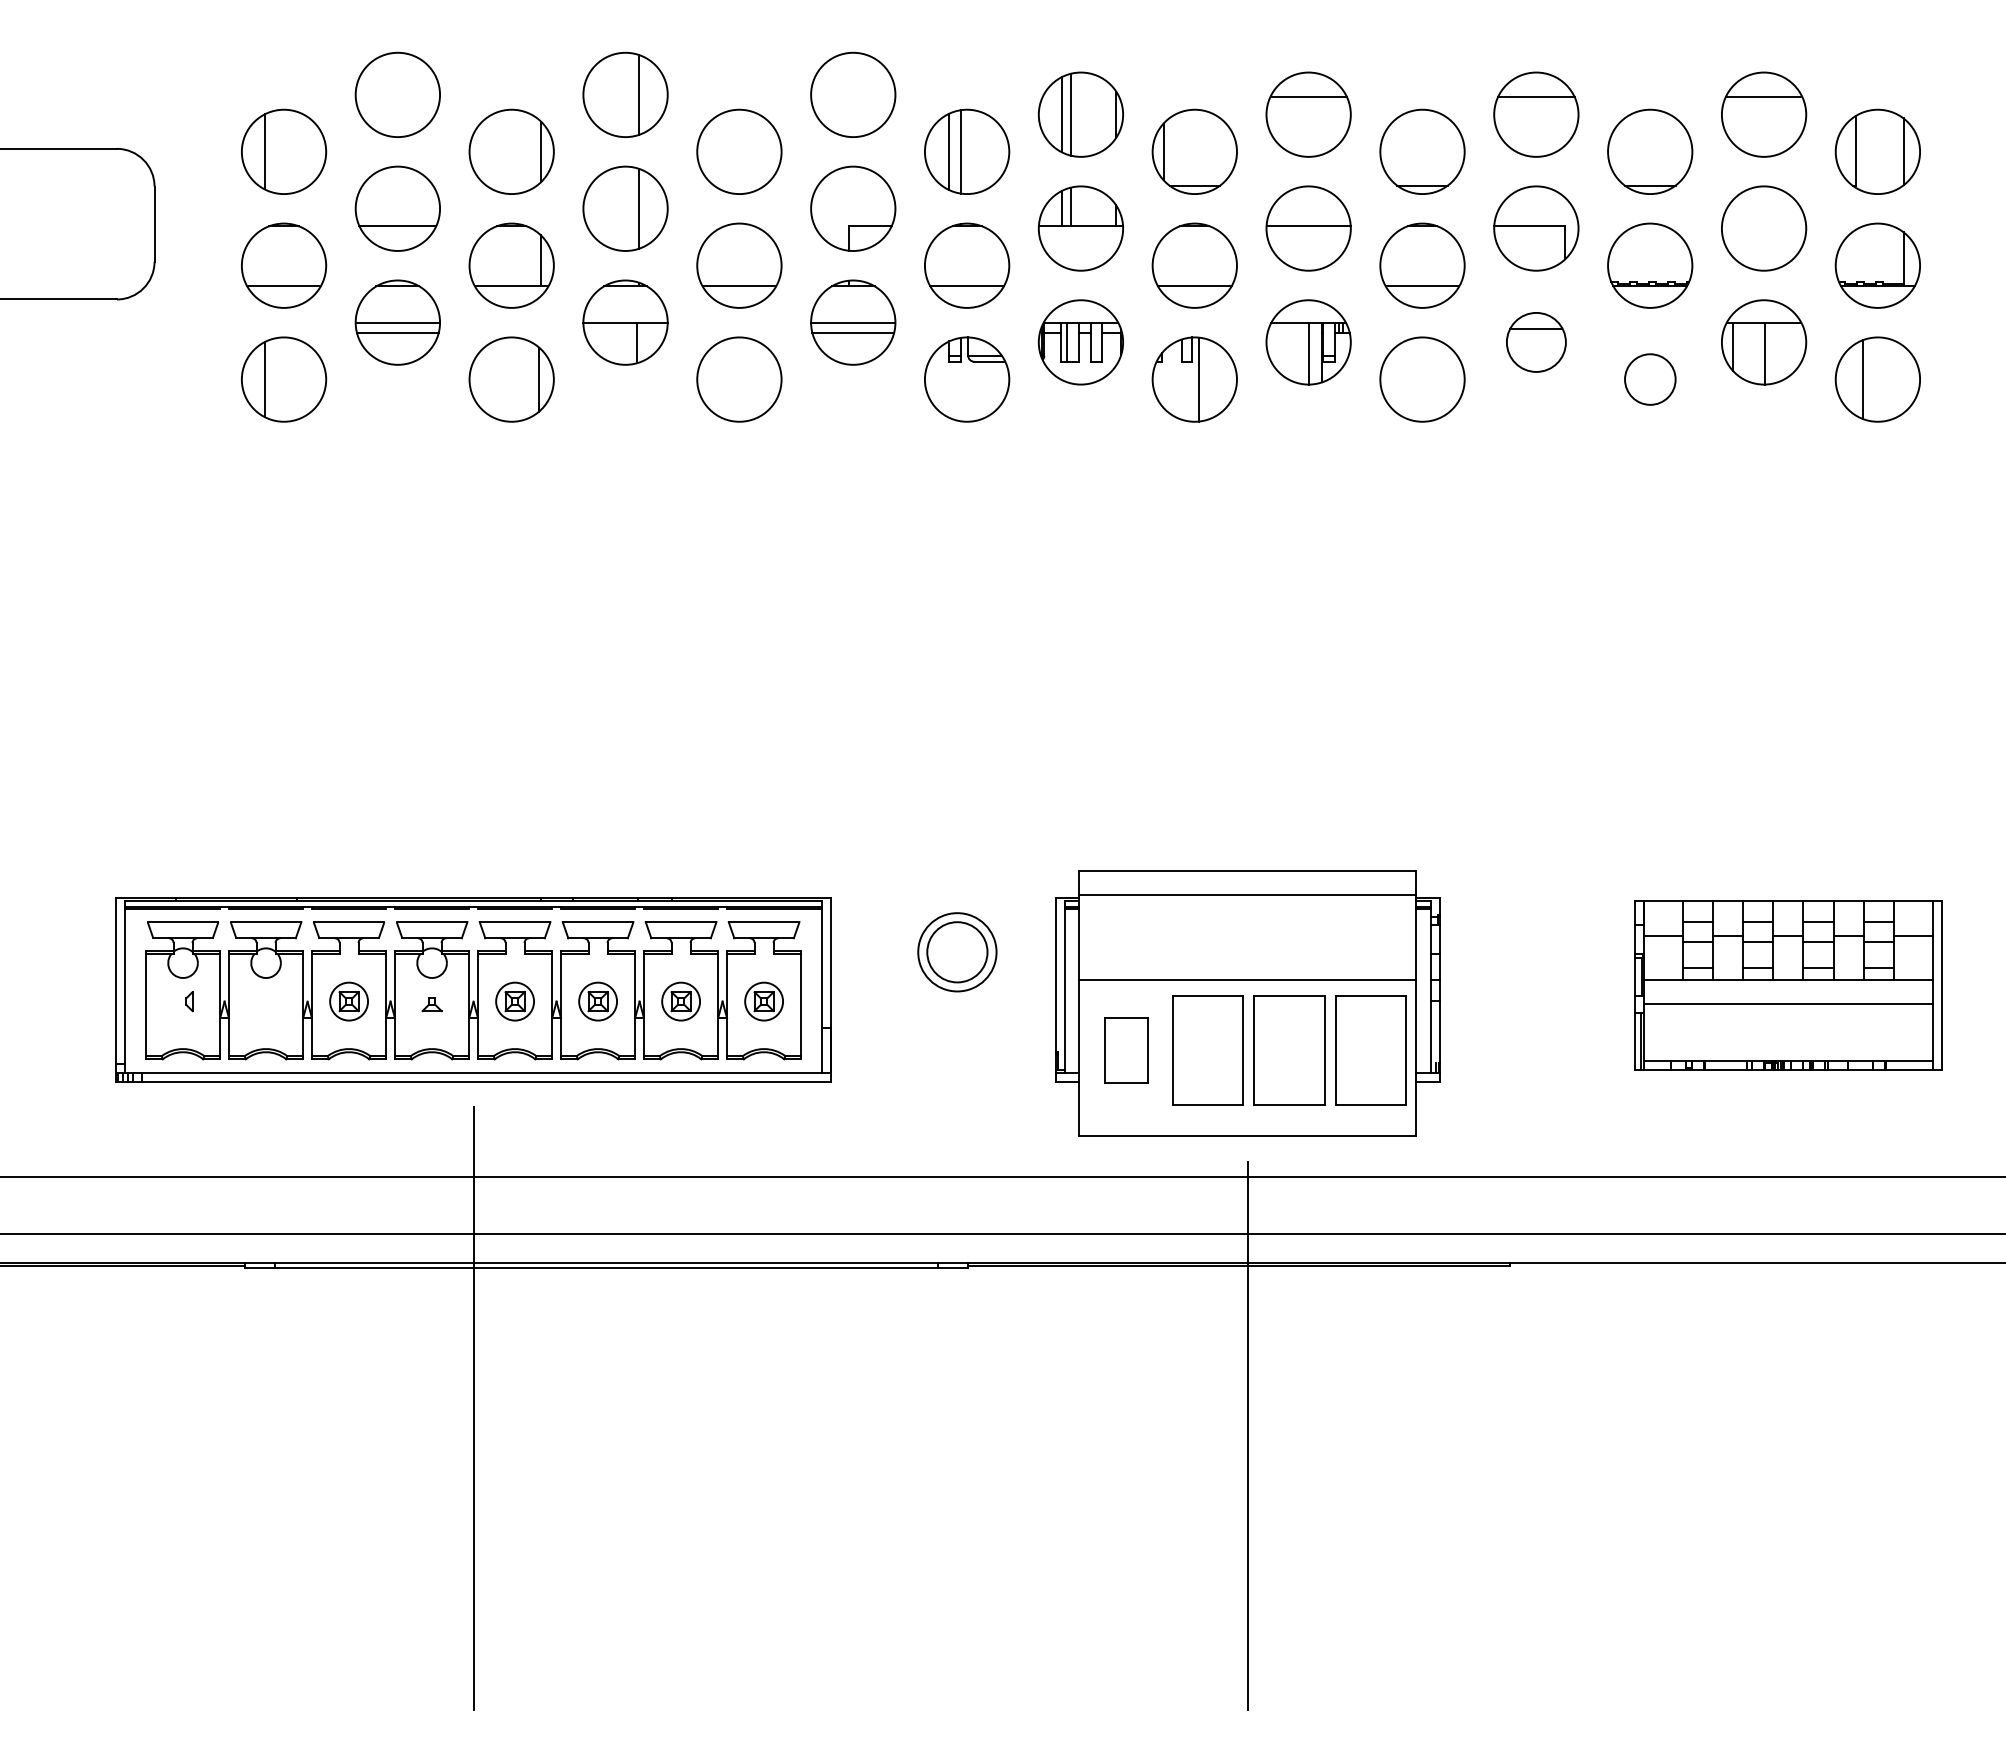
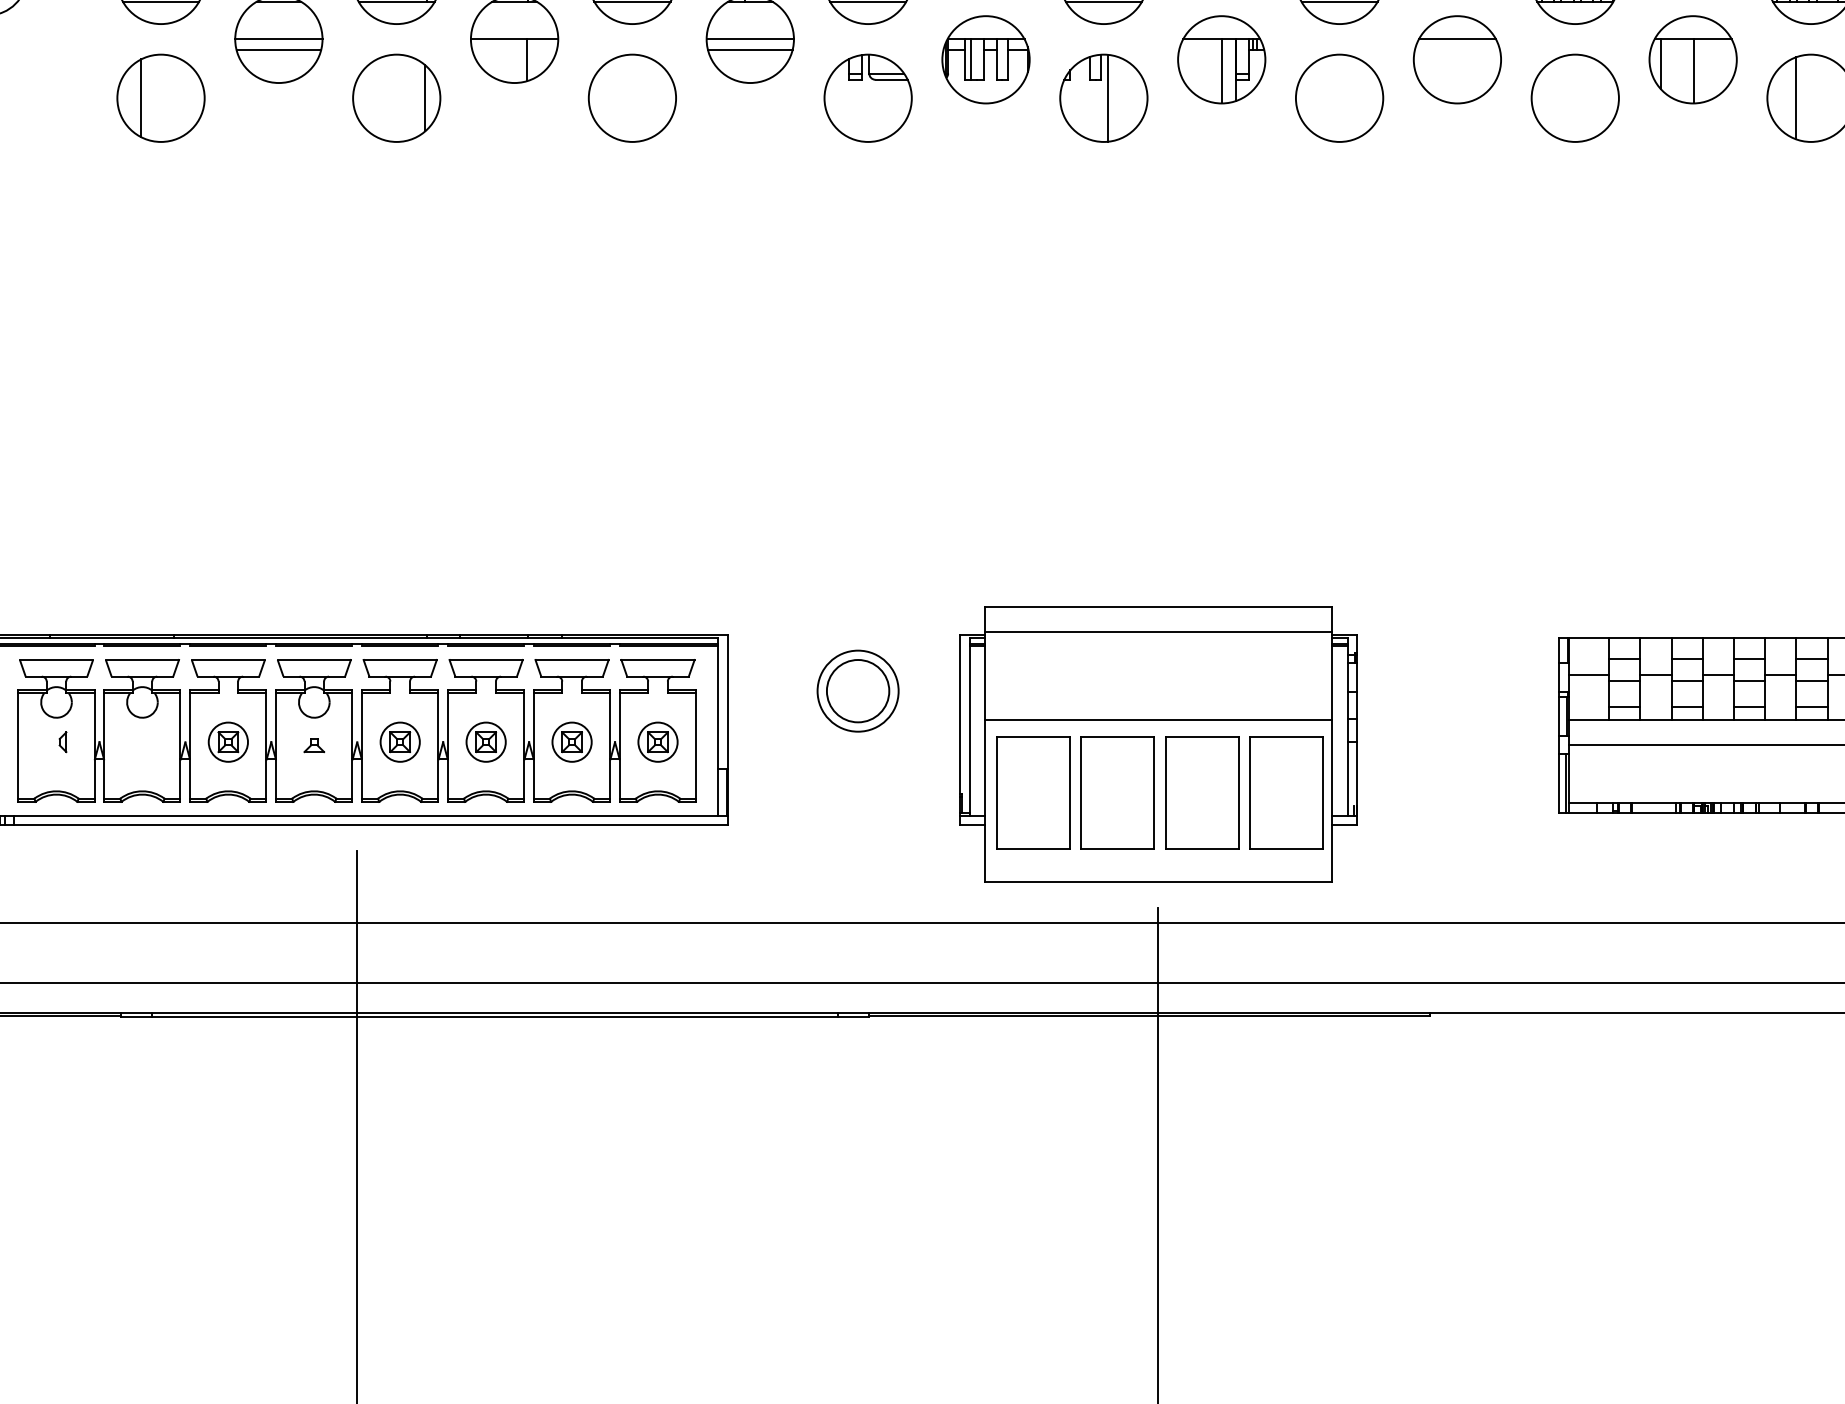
part: (1536, 342) -> (1457, 59), size x1.43
circle: (1650, 379) -> (1575, 98), size x1.67
part: (1126, 1050) -> (1033, 792), size x1.67

